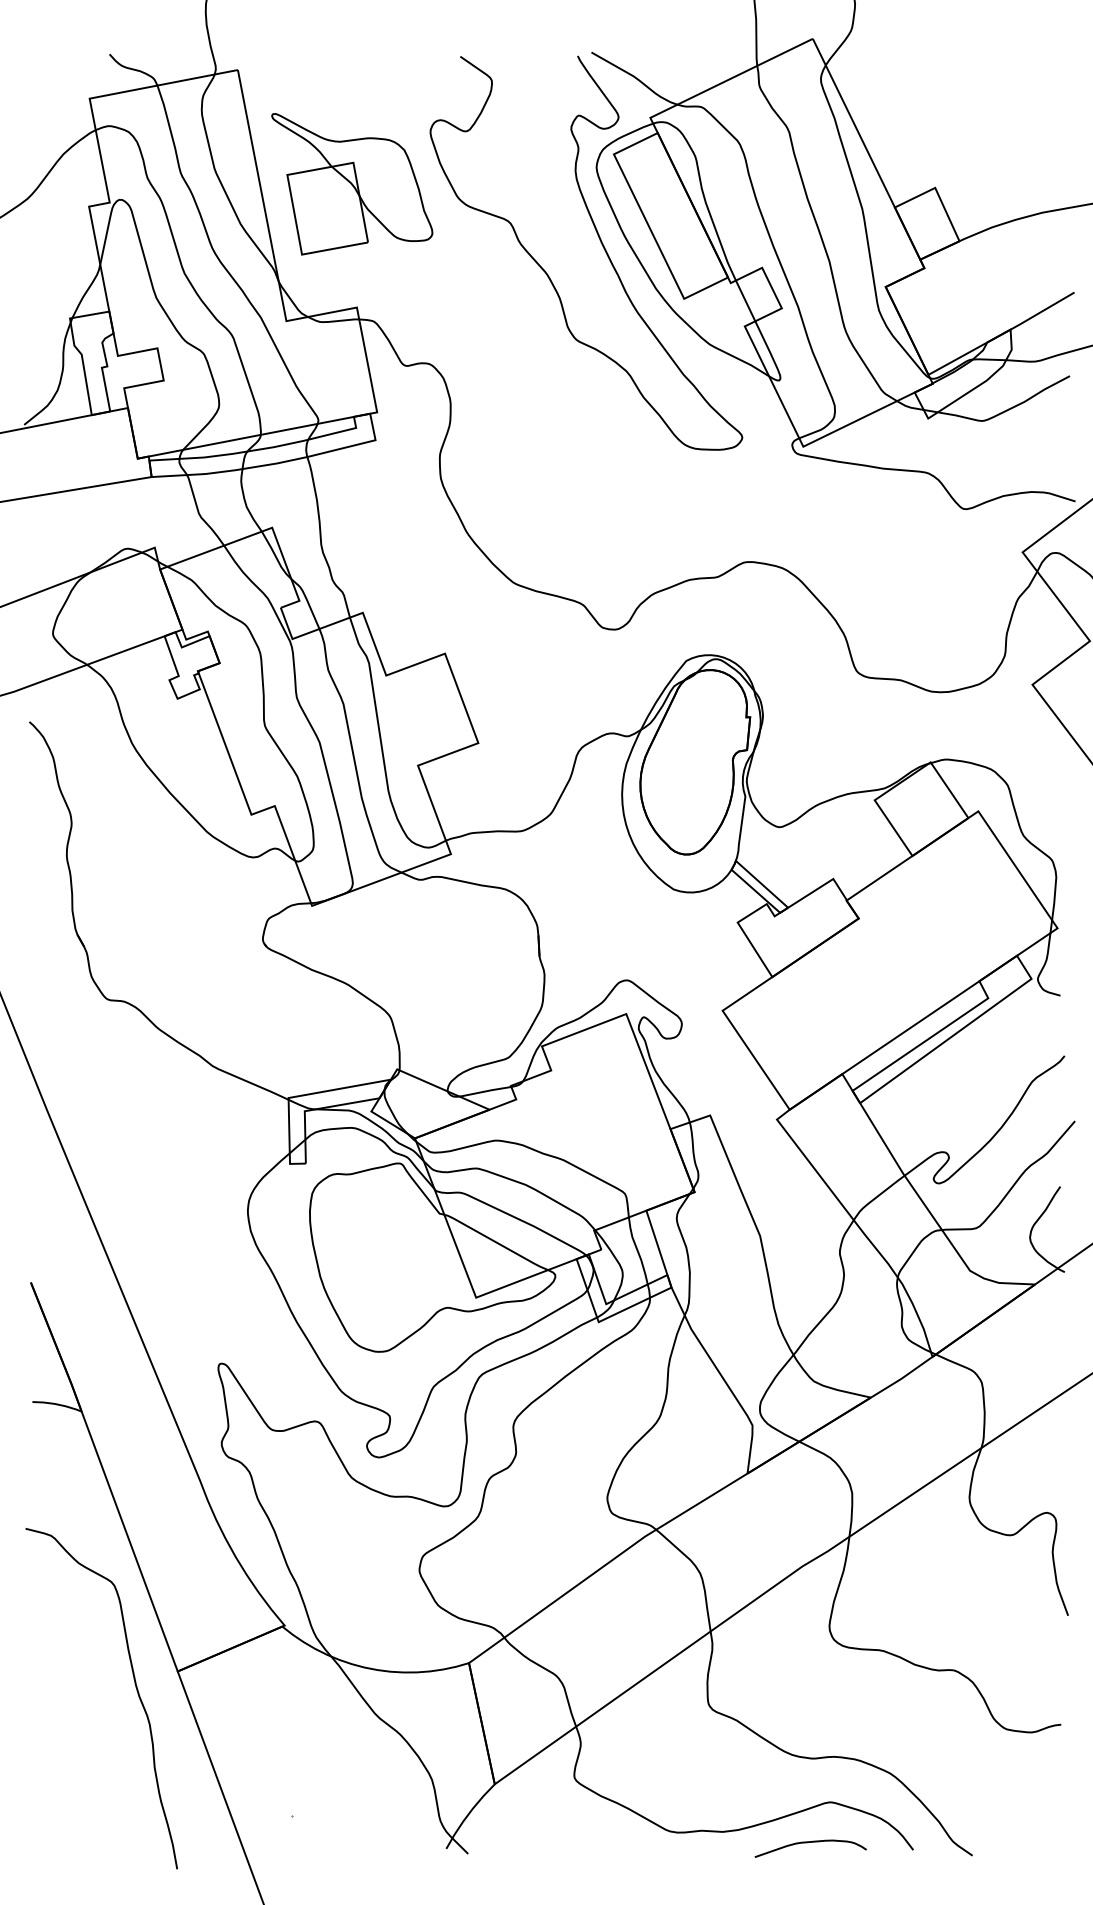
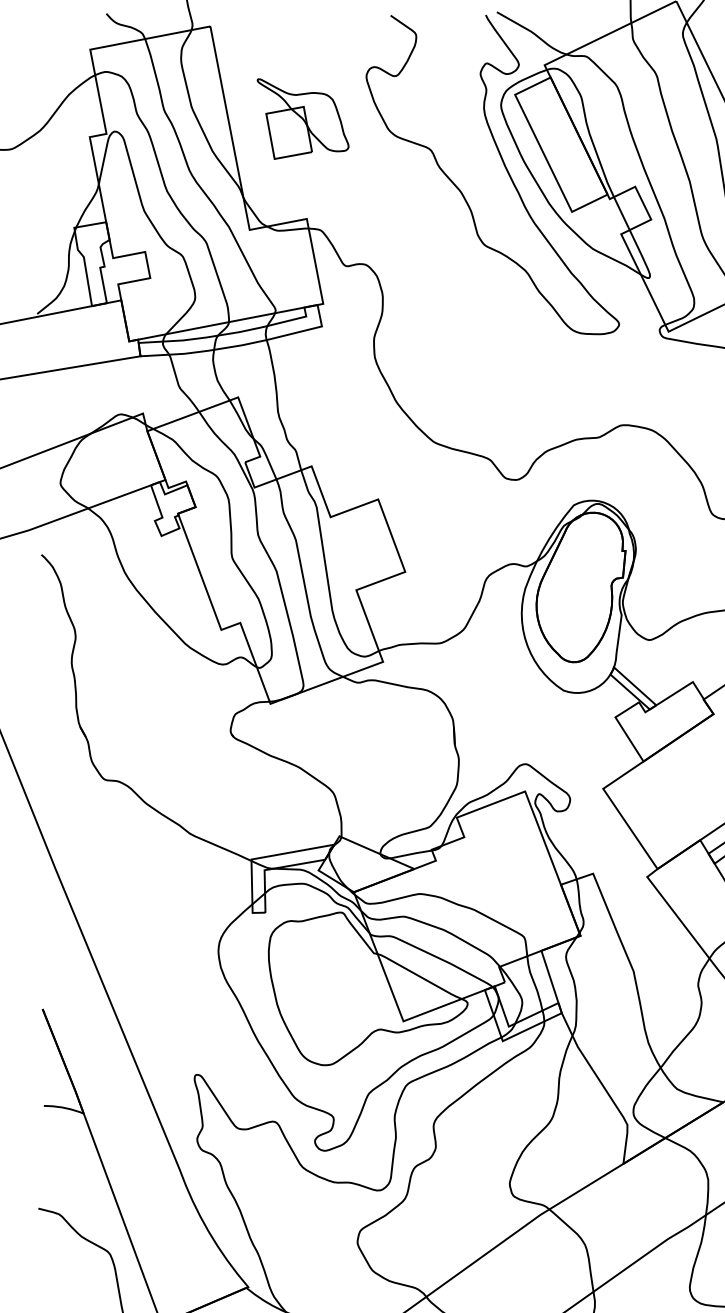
part: (352, 184) -> (303, 119), size x0.7

